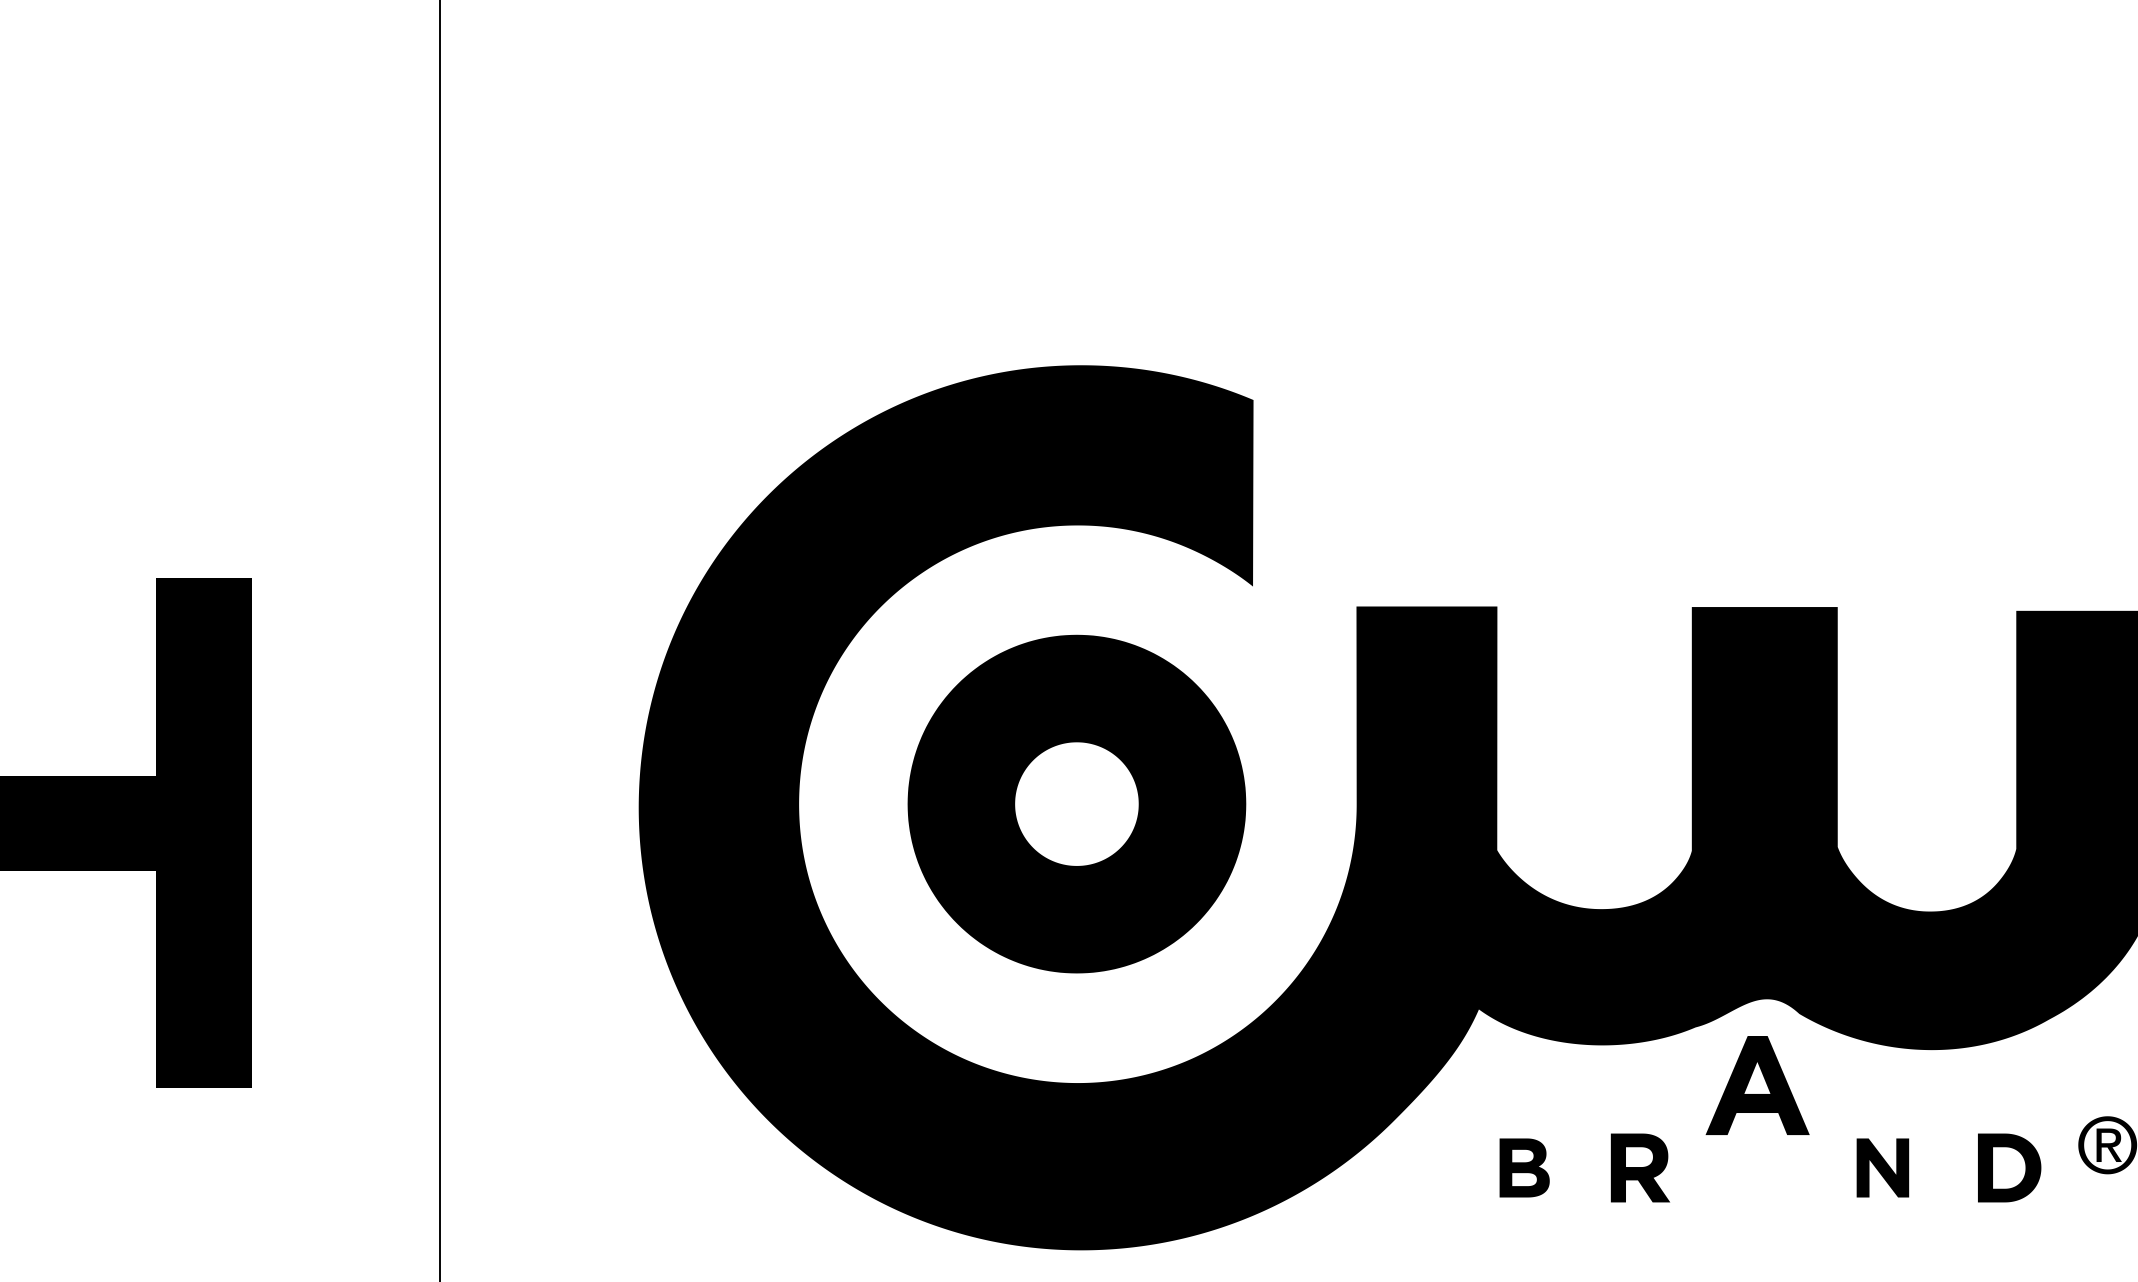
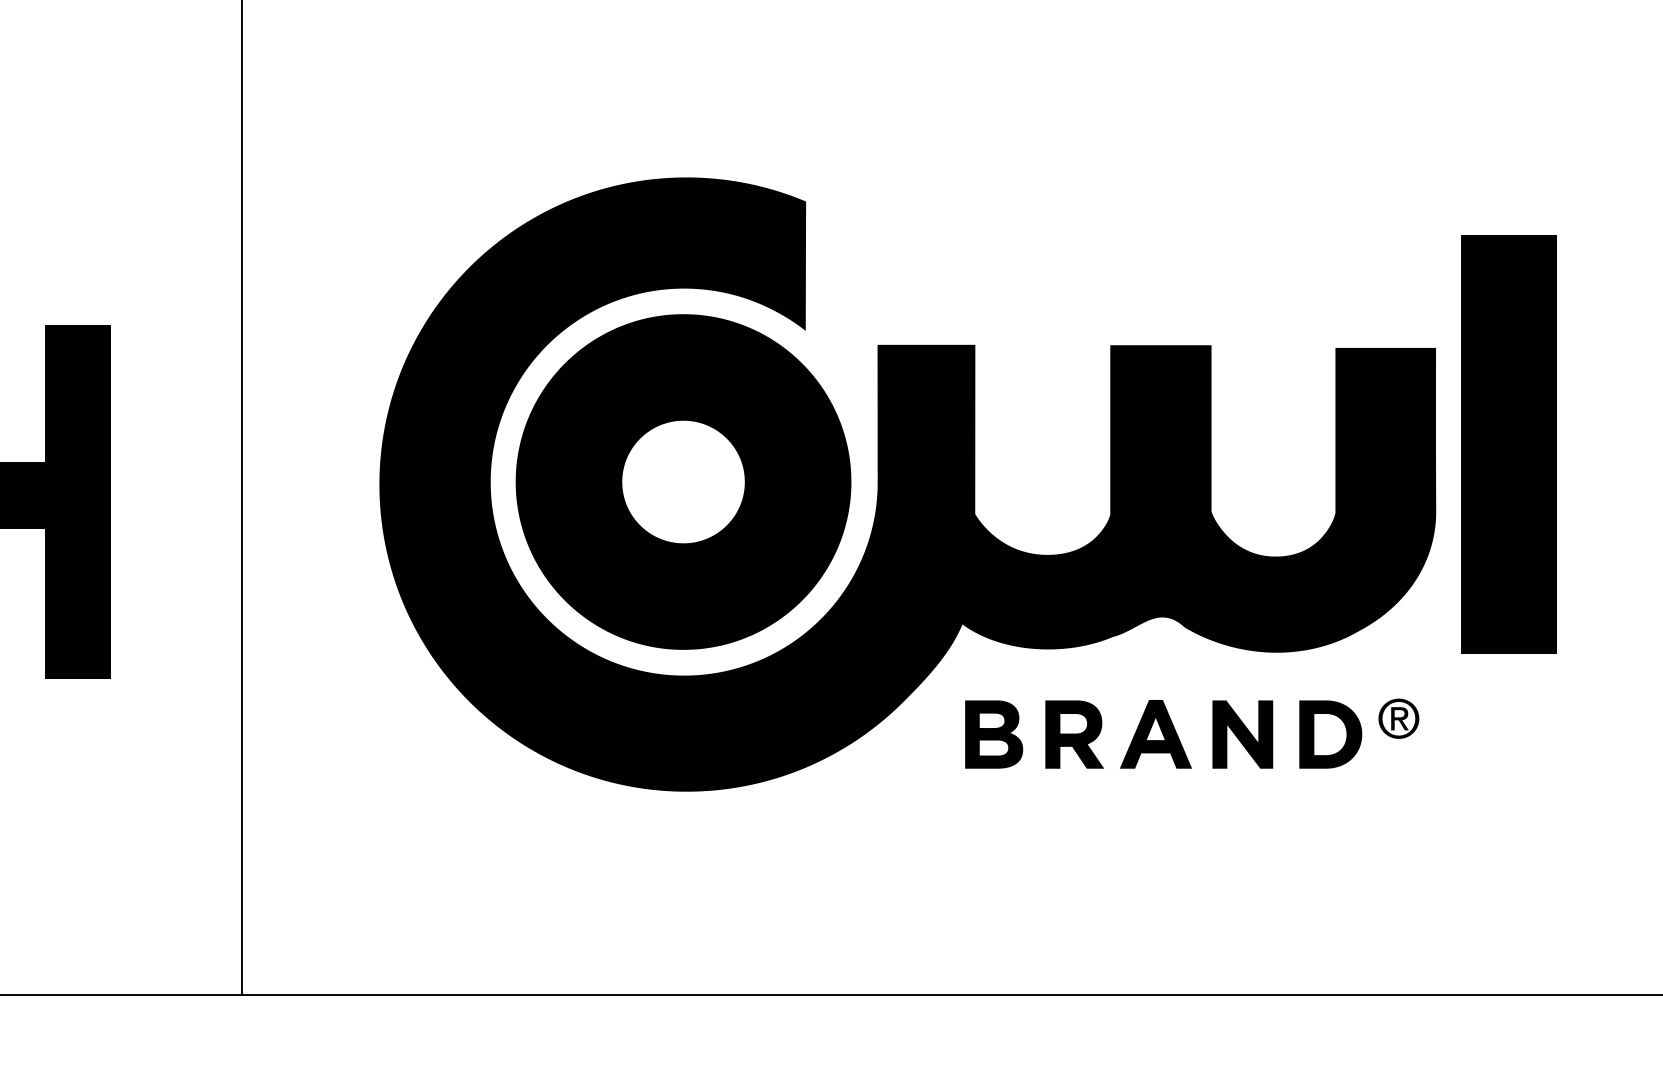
part: (1076, 803) -> (683, 481), size x1.43
part: (1756, 1085) -> (1155, 734), moved
part: (1525, 1167) -> (994, 734), size x1.67
part: (1640, 1167) -> (1074, 734), size x1.43
part: (1882, 1167) -> (1242, 734), size x1.67
part: (2009, 1167) -> (1330, 734), size x1.43

